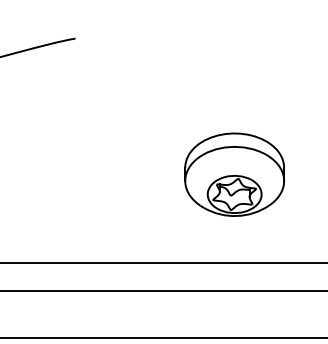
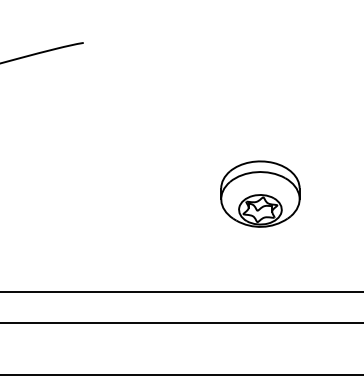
part: (234, 174) -> (260, 193), size x0.71

